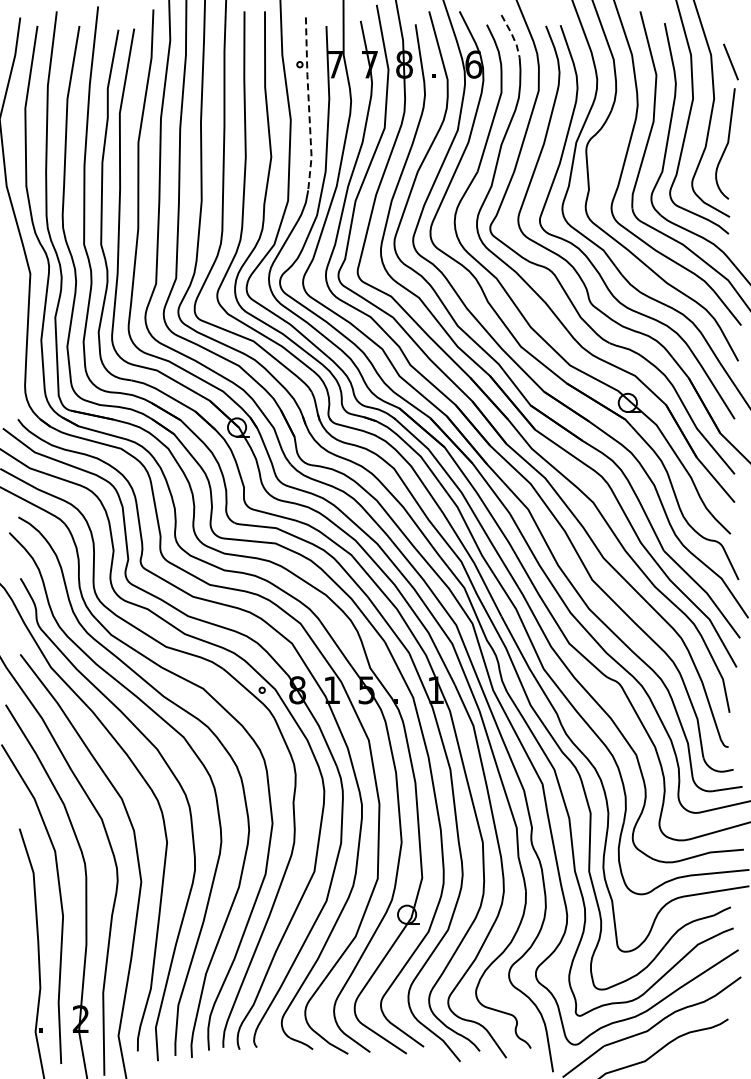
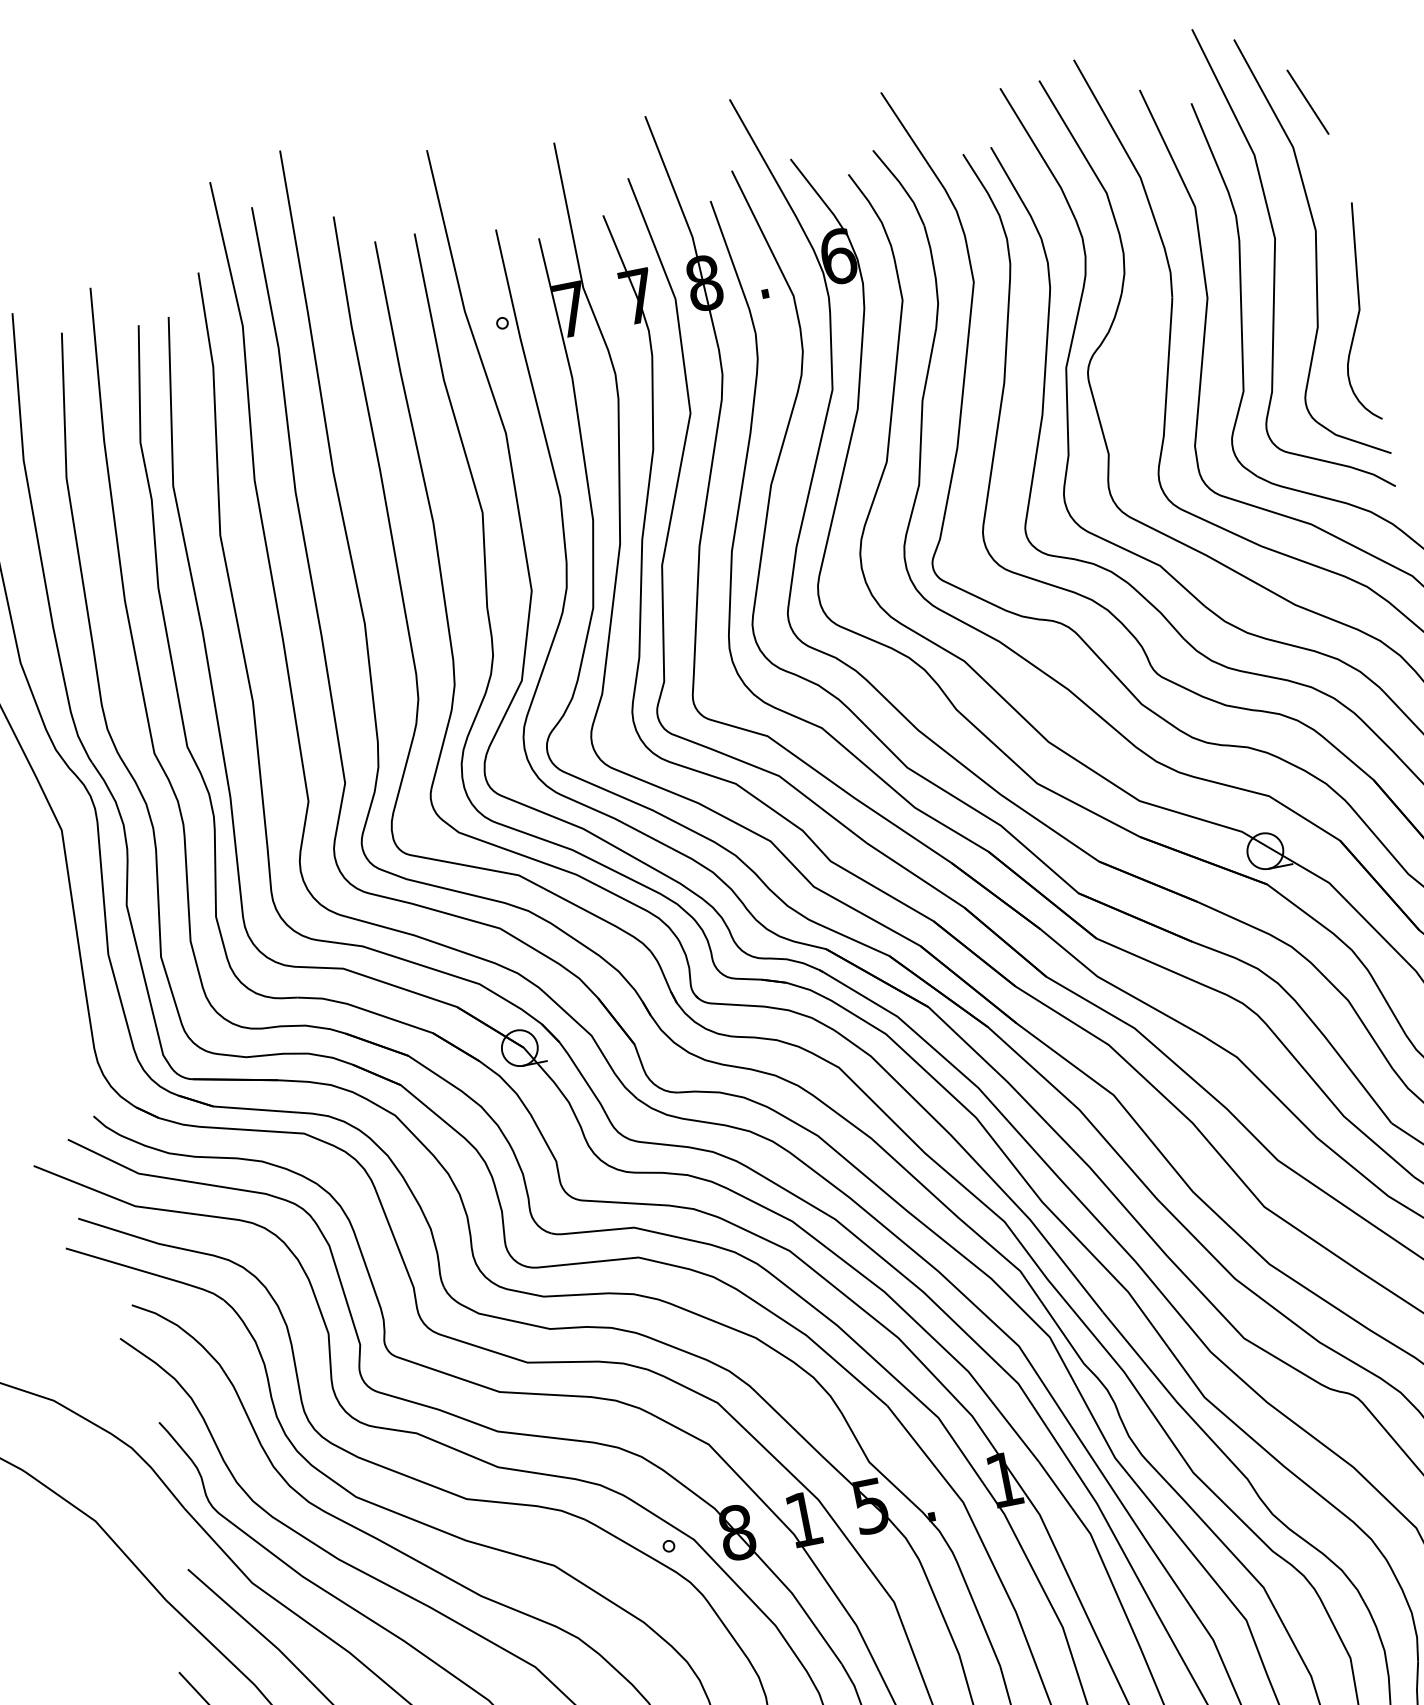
line: (512, 35) -> (901, 185), dashed -> solid
line: (730, 61) -> (1306, 101), moved
line: (308, 104) -> (534, 396), dashed -> solid

